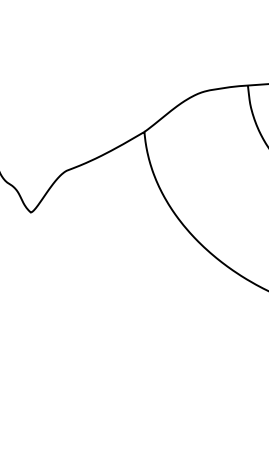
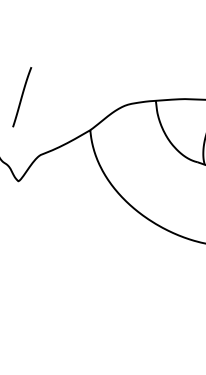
line: (37, 80) -> (22, 97), added

